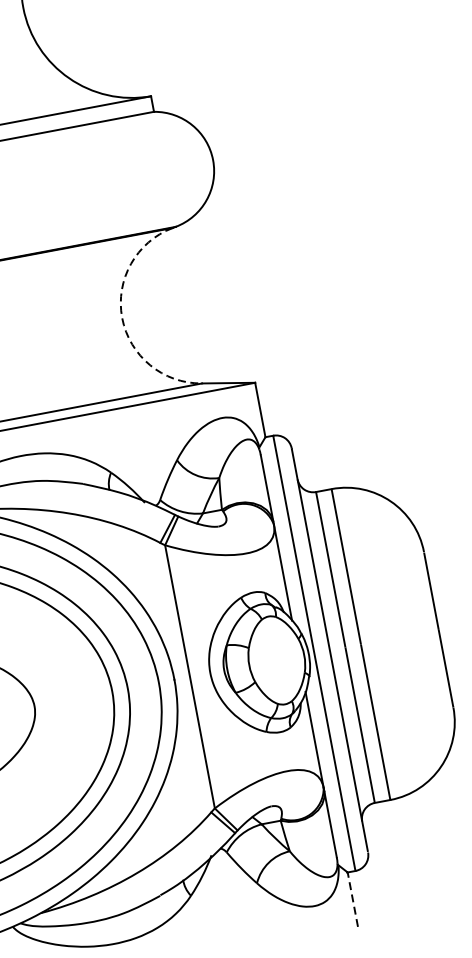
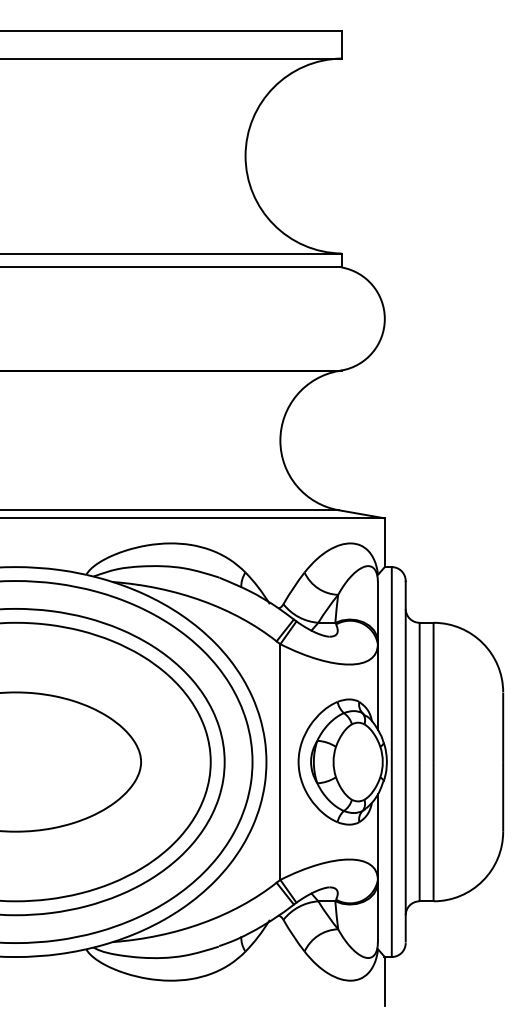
arc: (122, 317) -> (280, 440), dashed -> solid
line: (352, 899) -> (384, 981), dashed -> solid

